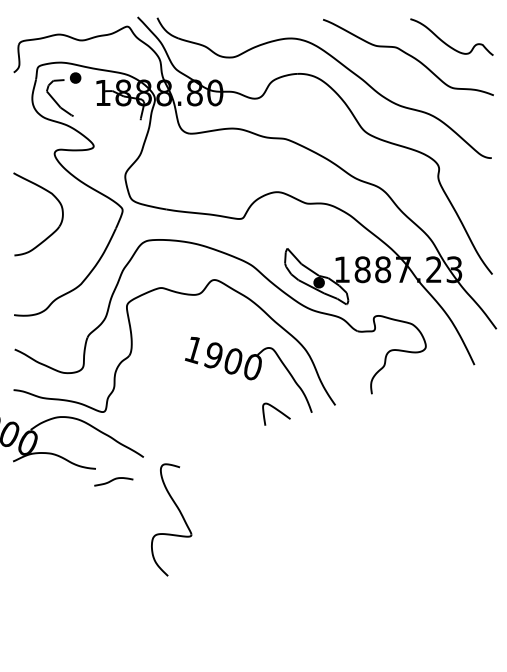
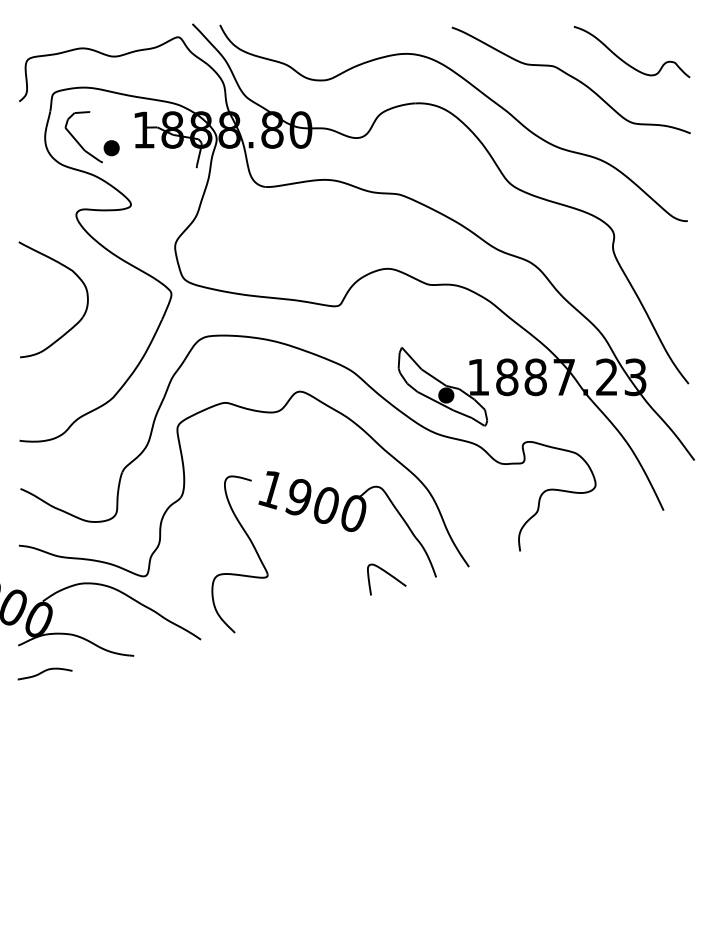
part: (75, 78) -> (111, 148), moved
curve: (113, 480) -> (44, 672), moved
part: (181, 515) -> (253, 548), moved

